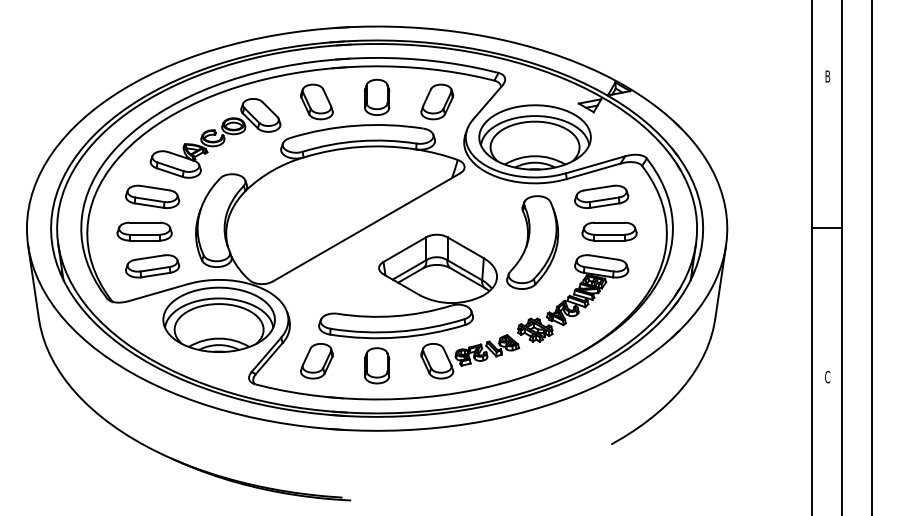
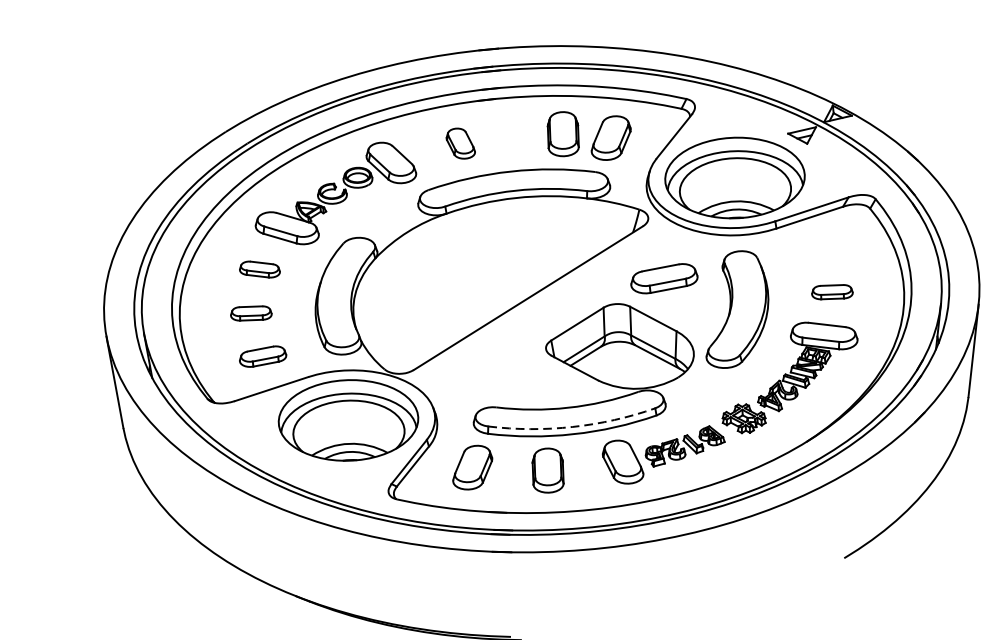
part: (377, 96) -> (563, 132), moved
part: (316, 101) -> (460, 143), size x0.7
part: (152, 196) -> (259, 269), size x0.6
part: (601, 196) -> (664, 278), moved
part: (144, 231) -> (251, 313), size x0.6
part: (609, 231) -> (832, 292), size x0.6
part: (152, 266) -> (262, 356), size x0.7
arc: (398, 331) -> (573, 426), solid -> dashed

